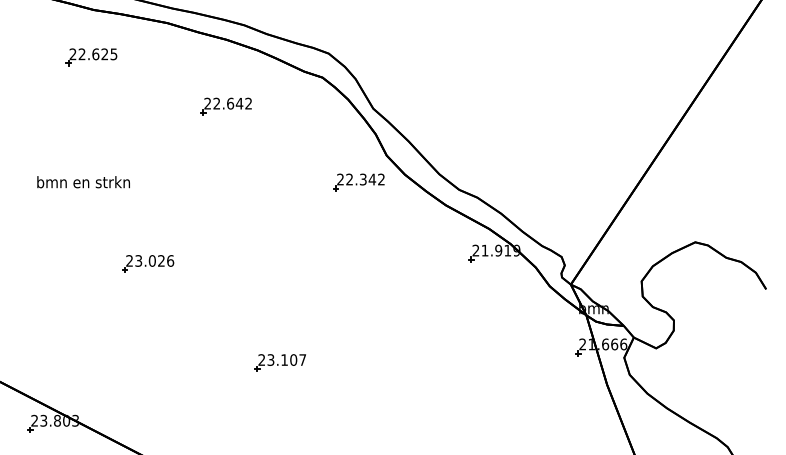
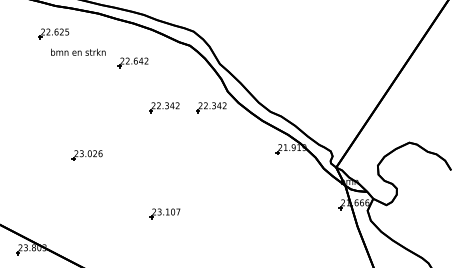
text: (83, 180) -> (78, 51), moved
part: (279, 182) -> (164, 107), added

